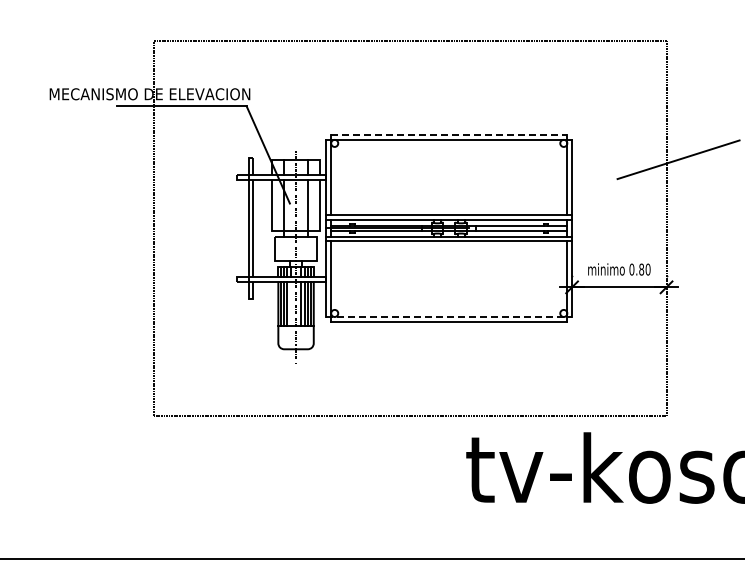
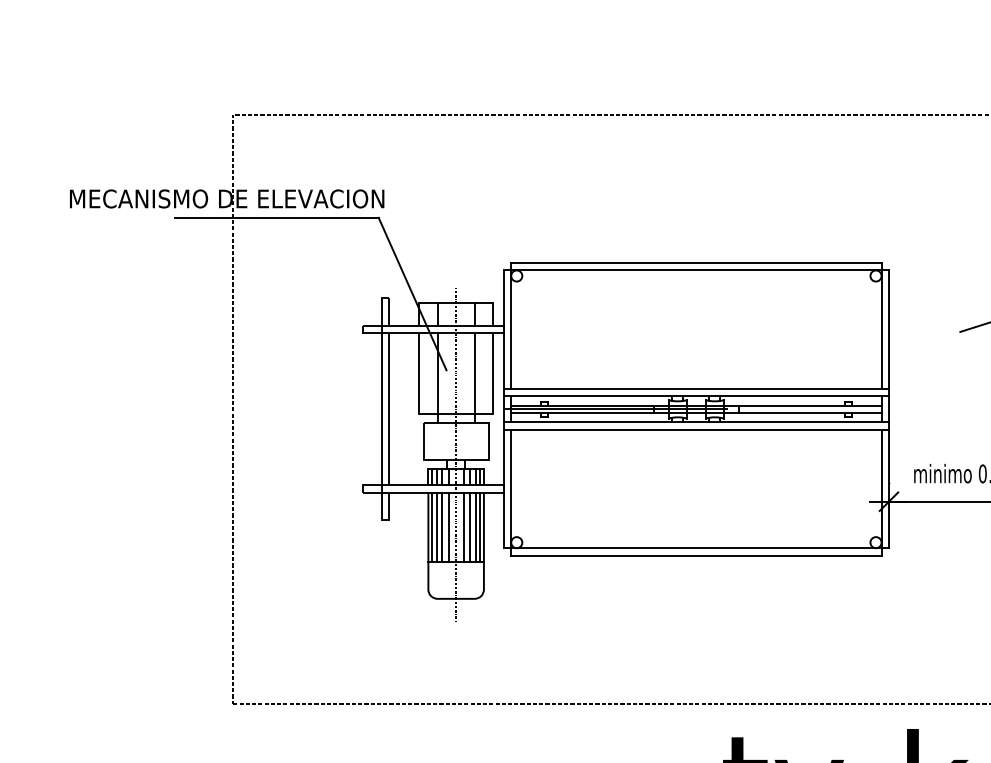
line: (449, 135) -> (696, 263), dashed -> solid
line: (291, 303) -> (449, 527), added
line: (449, 317) -> (696, 548), dashed -> solid

